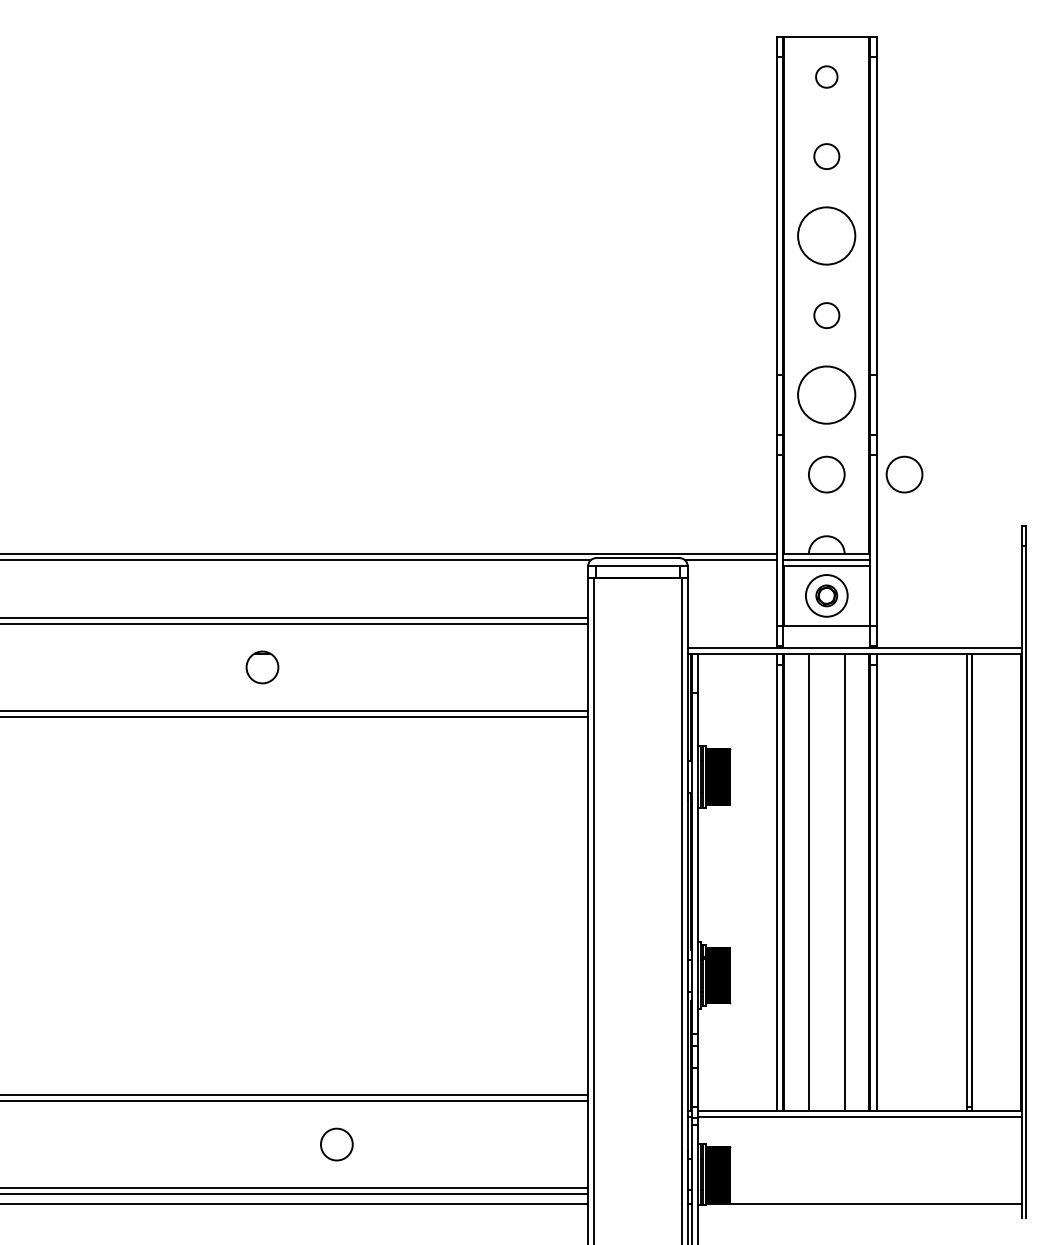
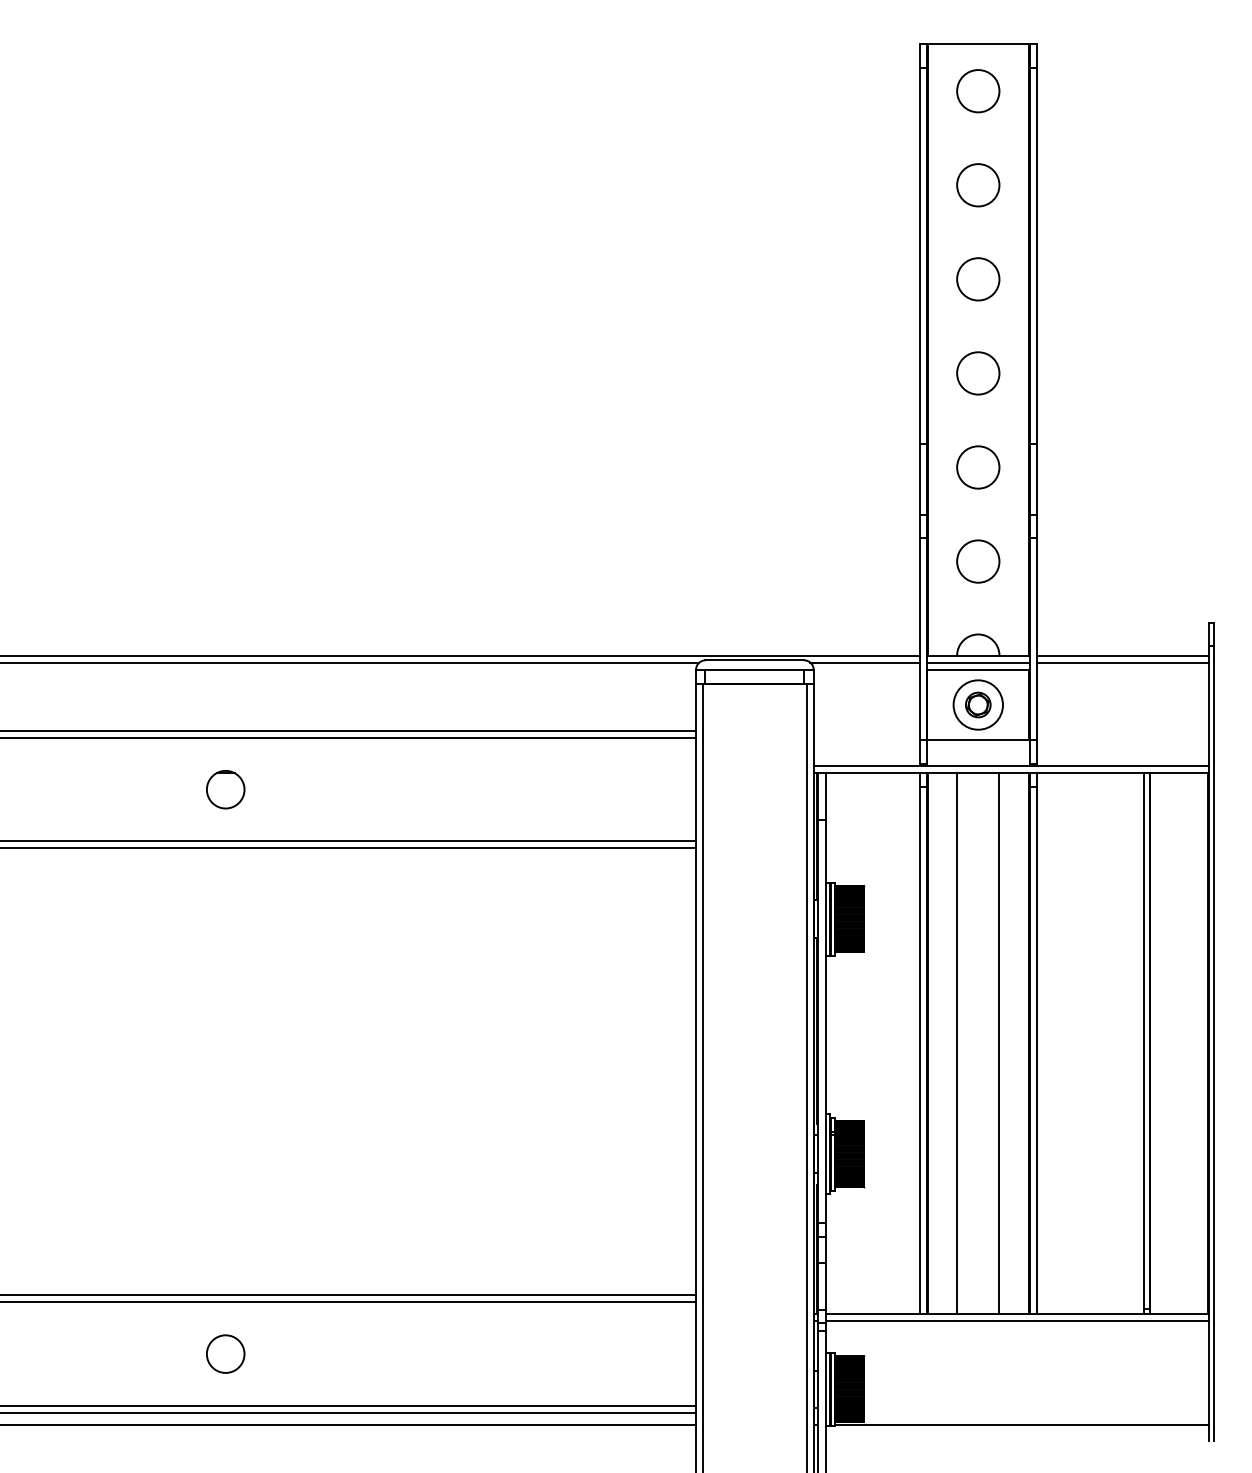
circle: (826, 77) -> (978, 91), size x1.67
circle: (826, 156) -> (978, 185), size x1.43
circle: (826, 236) -> (978, 279), size x0.62
circle: (826, 315) -> (978, 373), size x1.43
circle: (826, 395) -> (978, 467), size x0.62
circle: (904, 474) -> (1070, 561), removed
line: (948, 554) -> (1122, 655), added
line: (948, 559) -> (1122, 662), added
circle: (262, 667) -> (225, 789), moved
circle: (336, 1144) -> (225, 1353), moved

